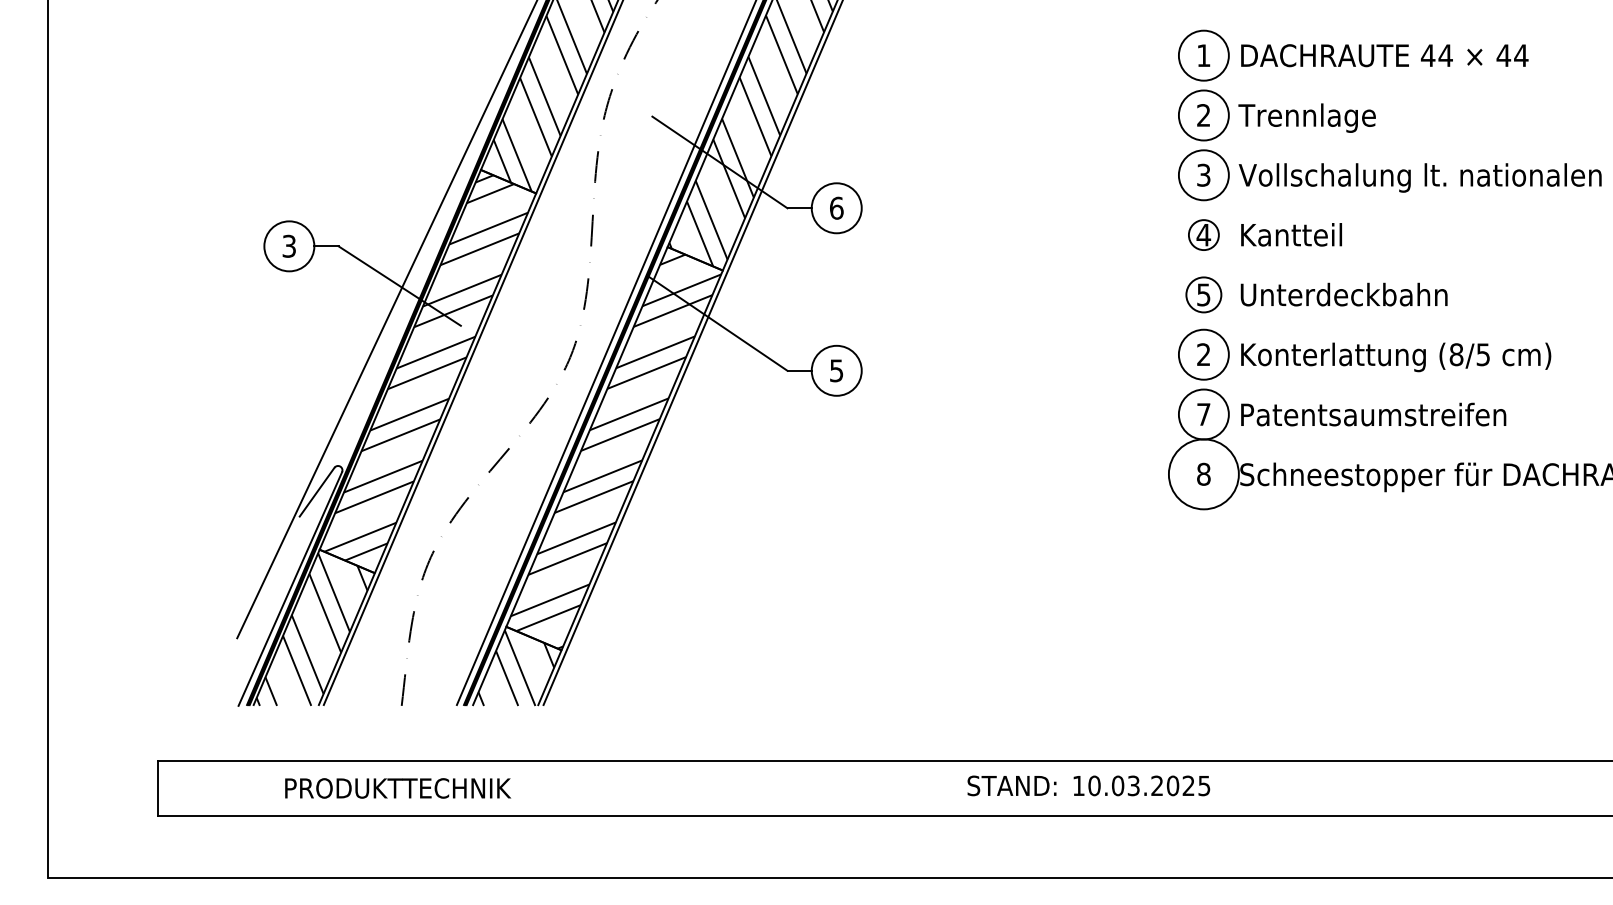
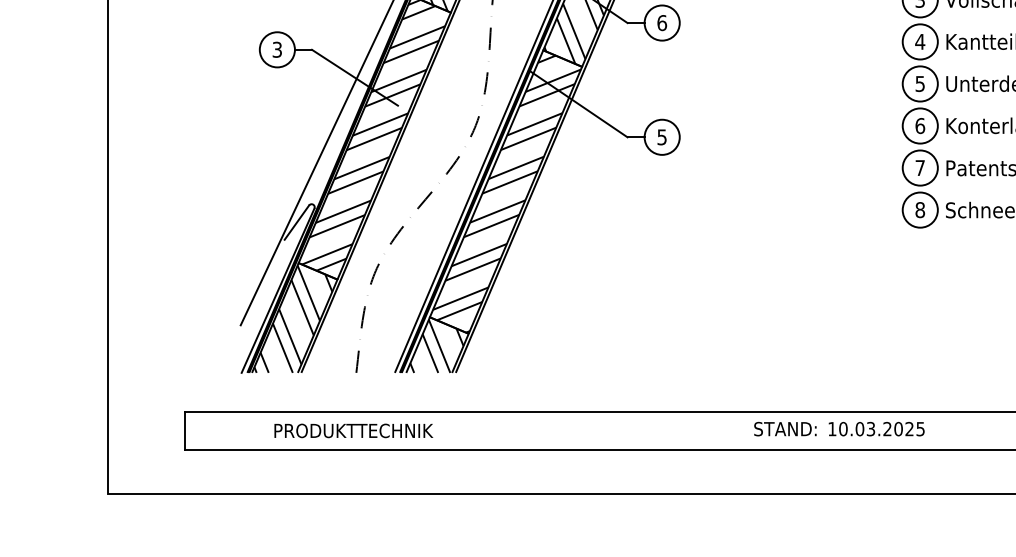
circle: (1203, 235) -> (920, 42), size x1.67
circle: (1203, 294) -> (920, 83), size x1.43
text: (1203, 354) -> (920, 125), 2 -> 6
circle: (1203, 474) -> (920, 210), size x0.71

